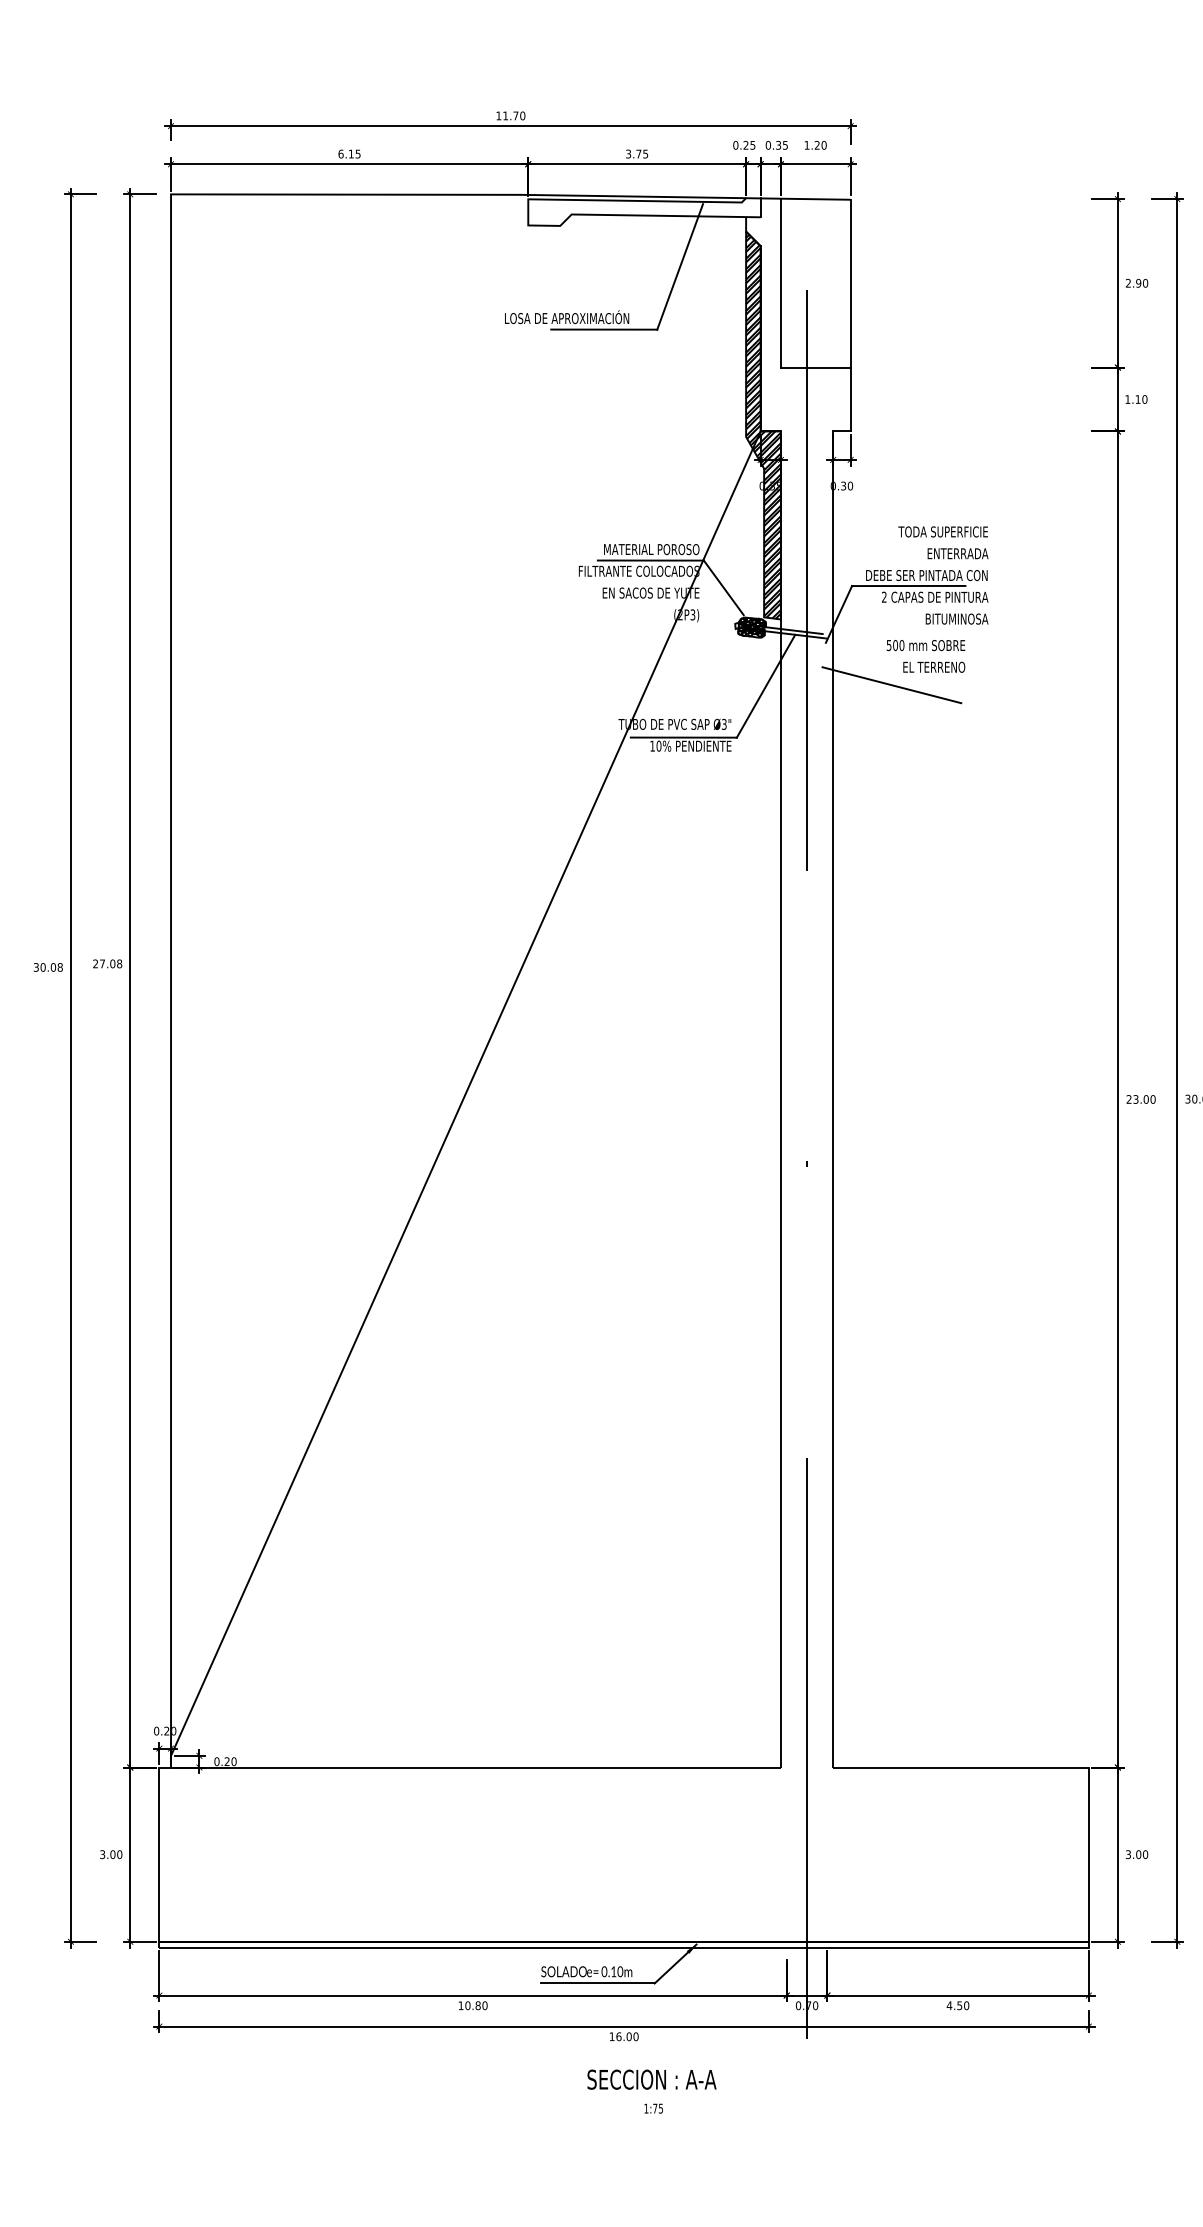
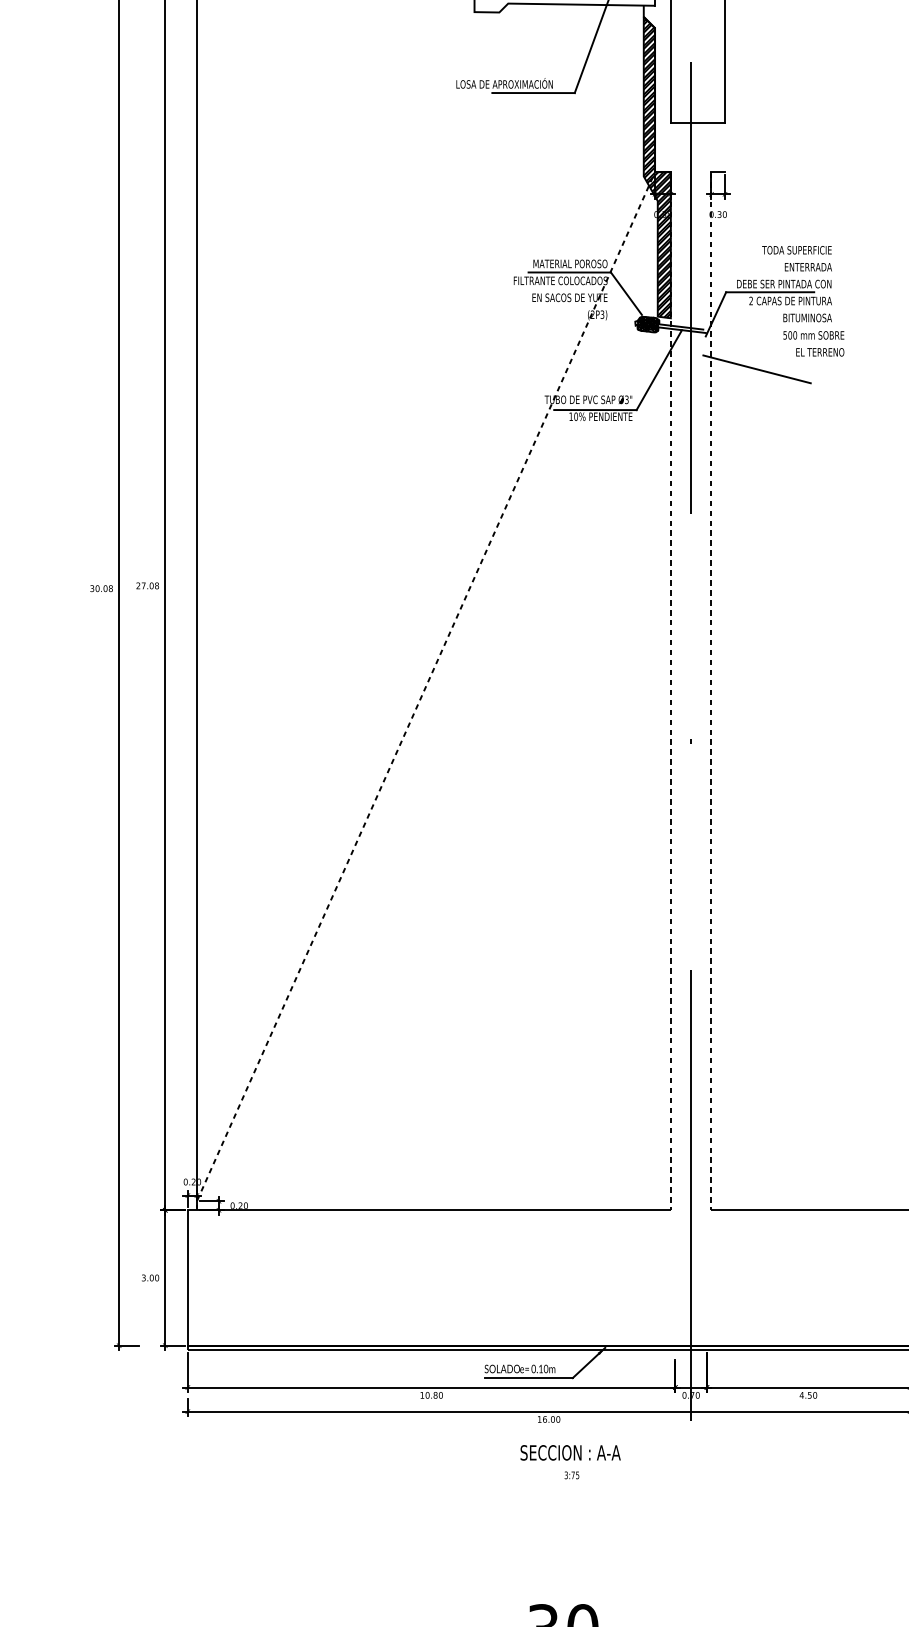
line: (850, 399) -> (724, 147), removed
text: (925, 656) -> (813, 343), moved
line: (463, 1099) -> (424, 691), solid -> dashed
line: (780, 1099) -> (670, 691), solid -> dashed
line: (833, 1099) -> (711, 691), solid -> dashed
text: (646, 2108) -> (566, 1475), 1:75 -> 3:75

